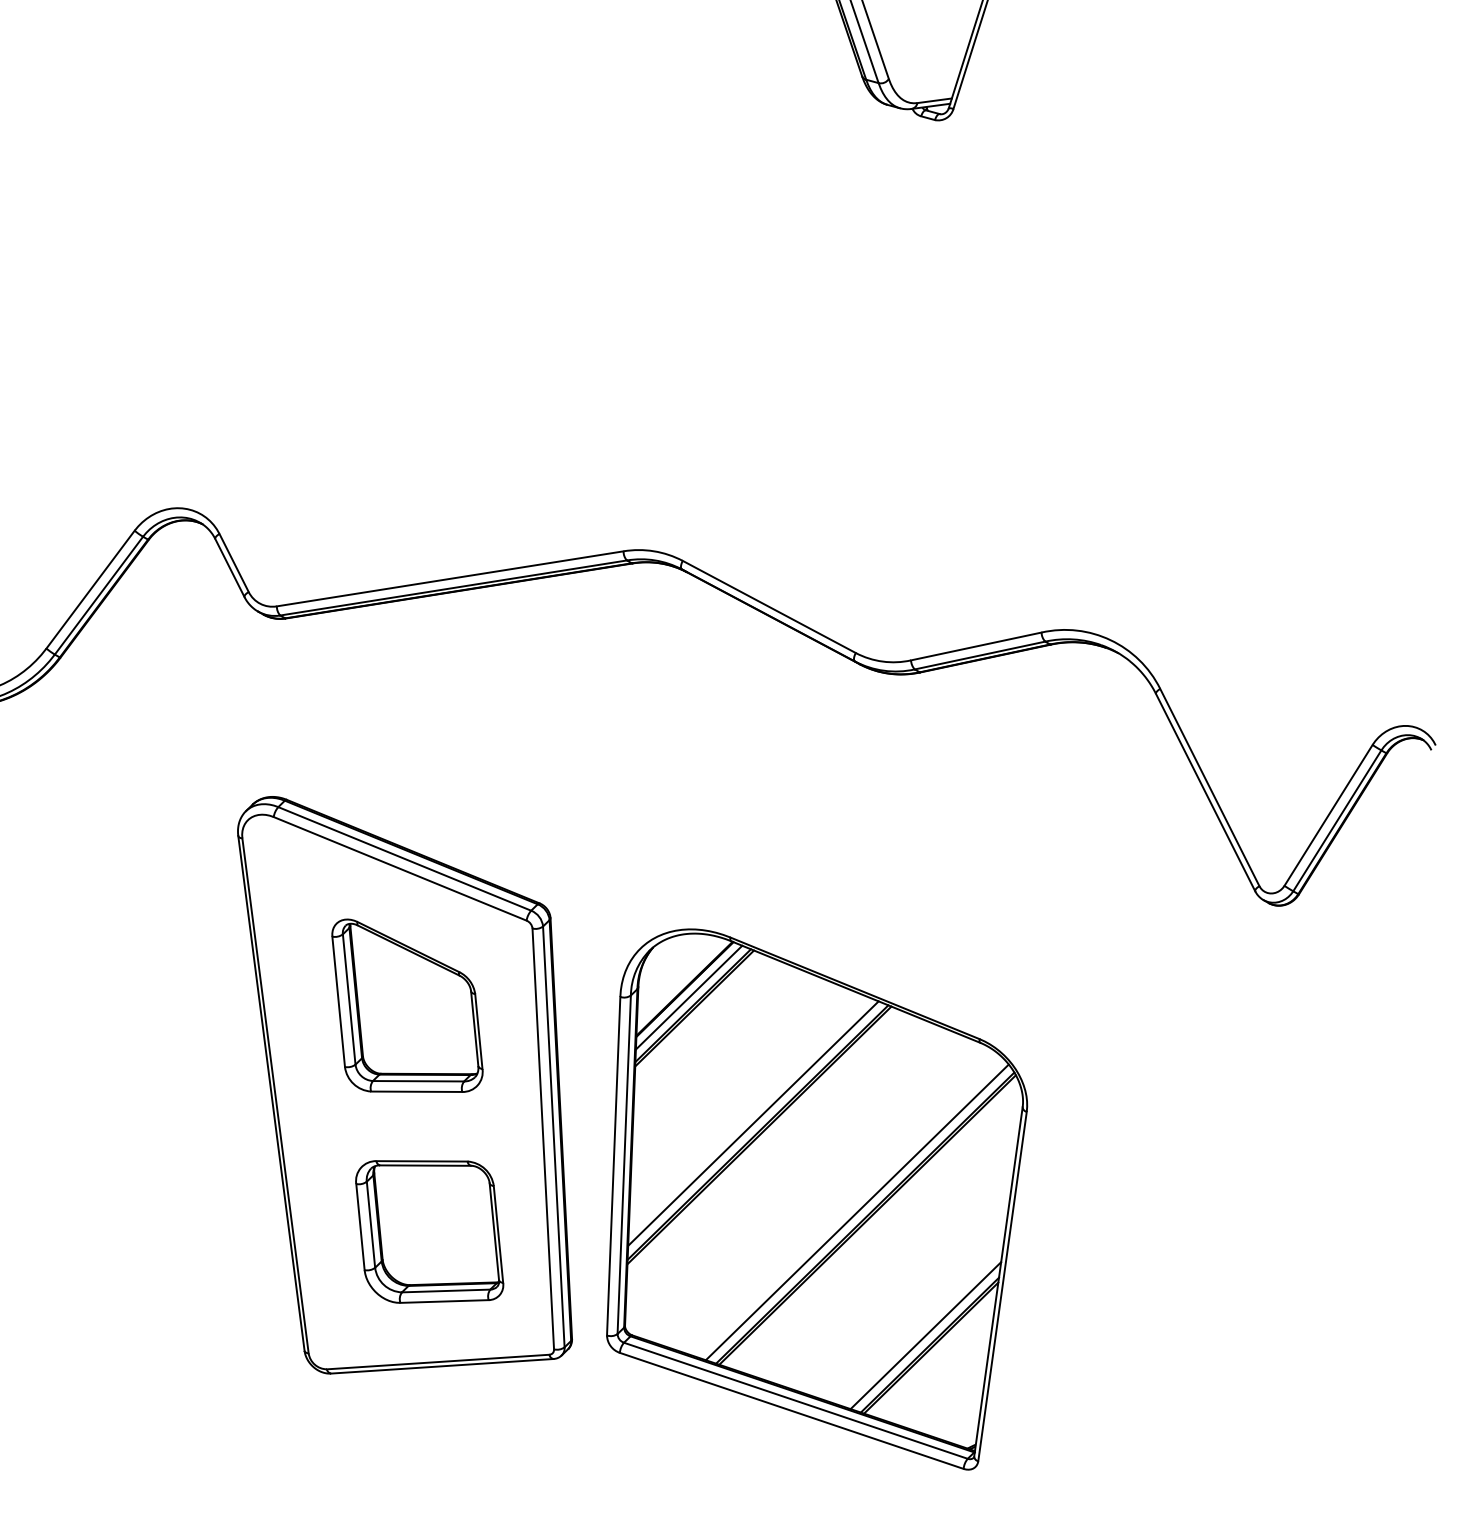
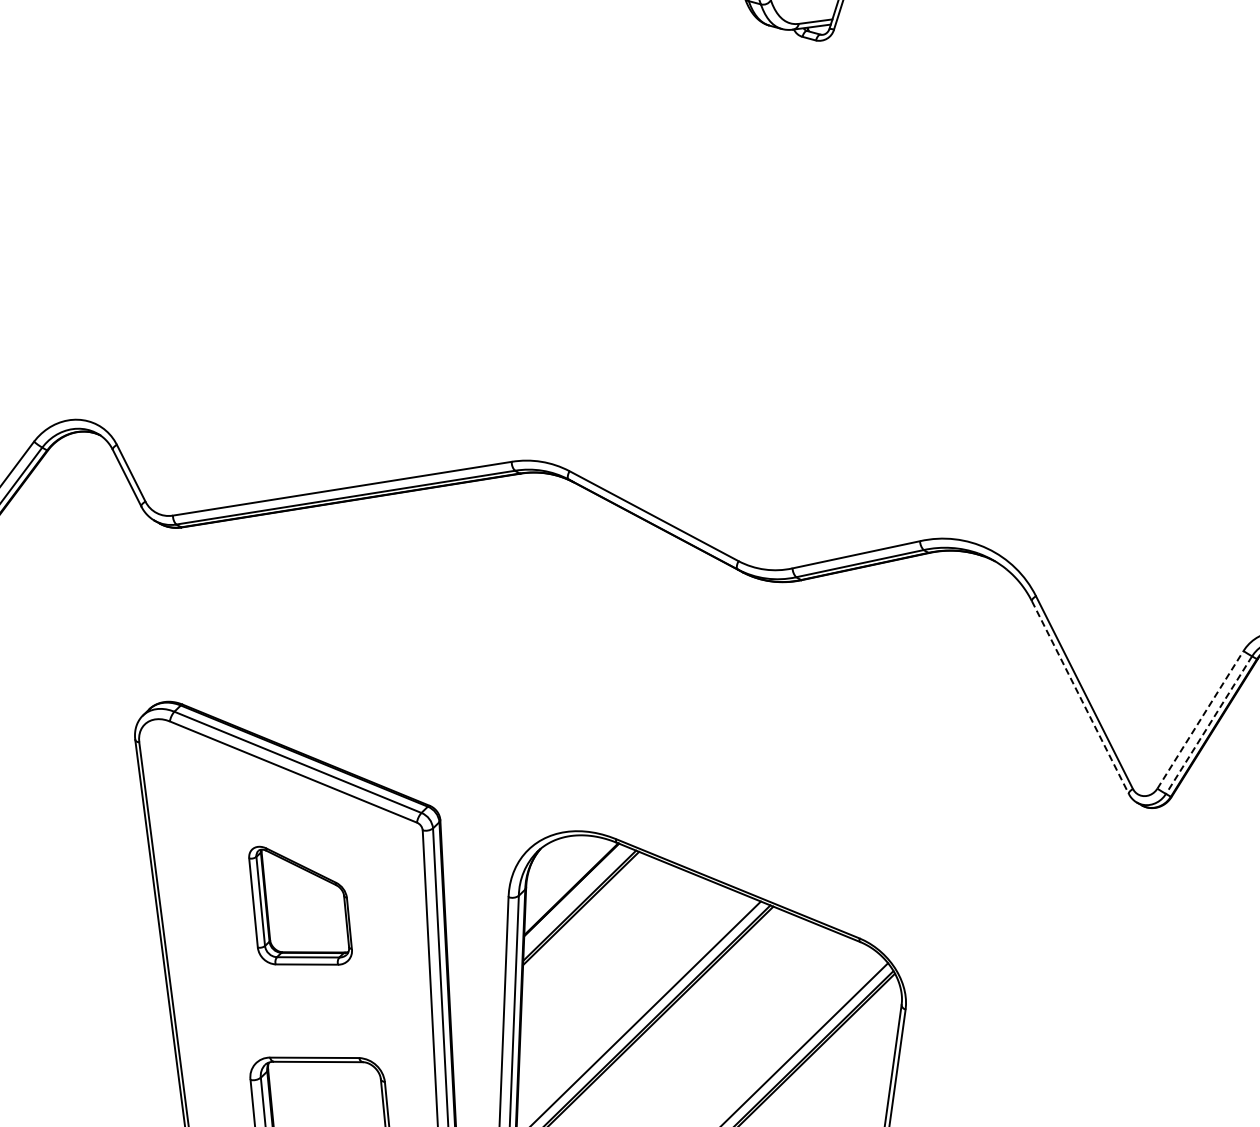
line: (1205, 793) -> (1080, 698), solid -> dashed
line: (1328, 815) -> (1200, 719), solid -> dashed
line: (1337, 821) -> (1209, 725), solid -> dashed
line: (688, 997) -> (575, 897), removed
part: (407, 1005) -> (300, 905), size x0.7

